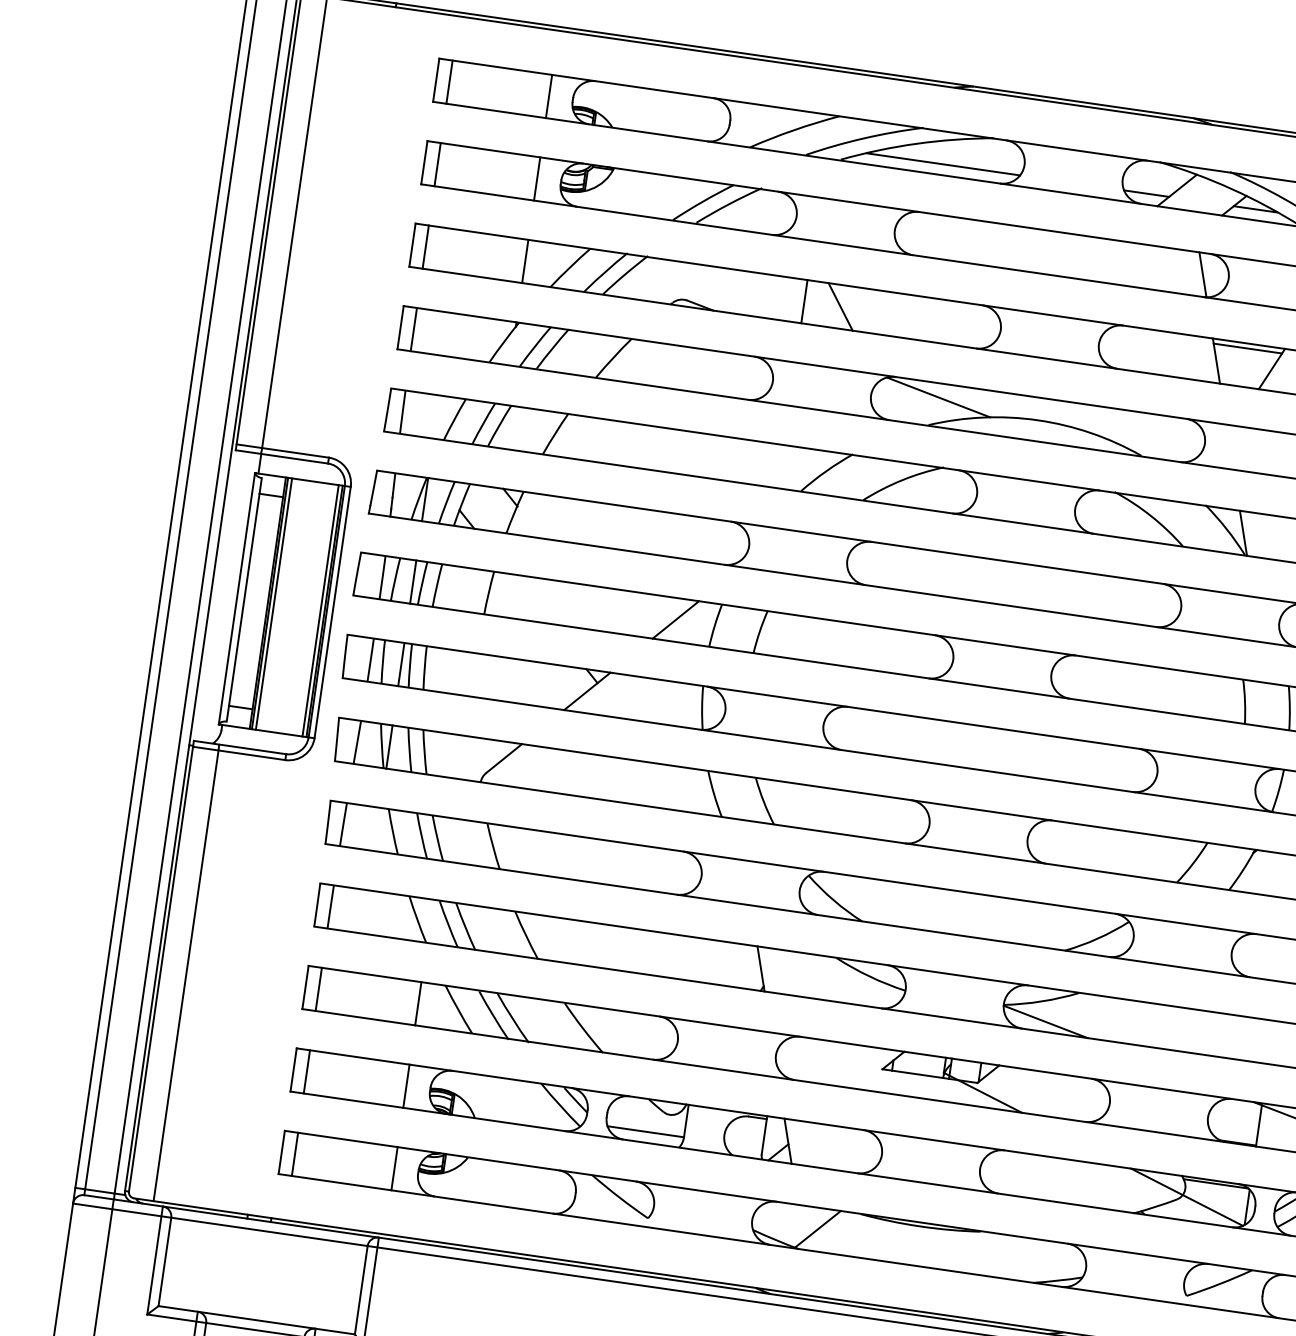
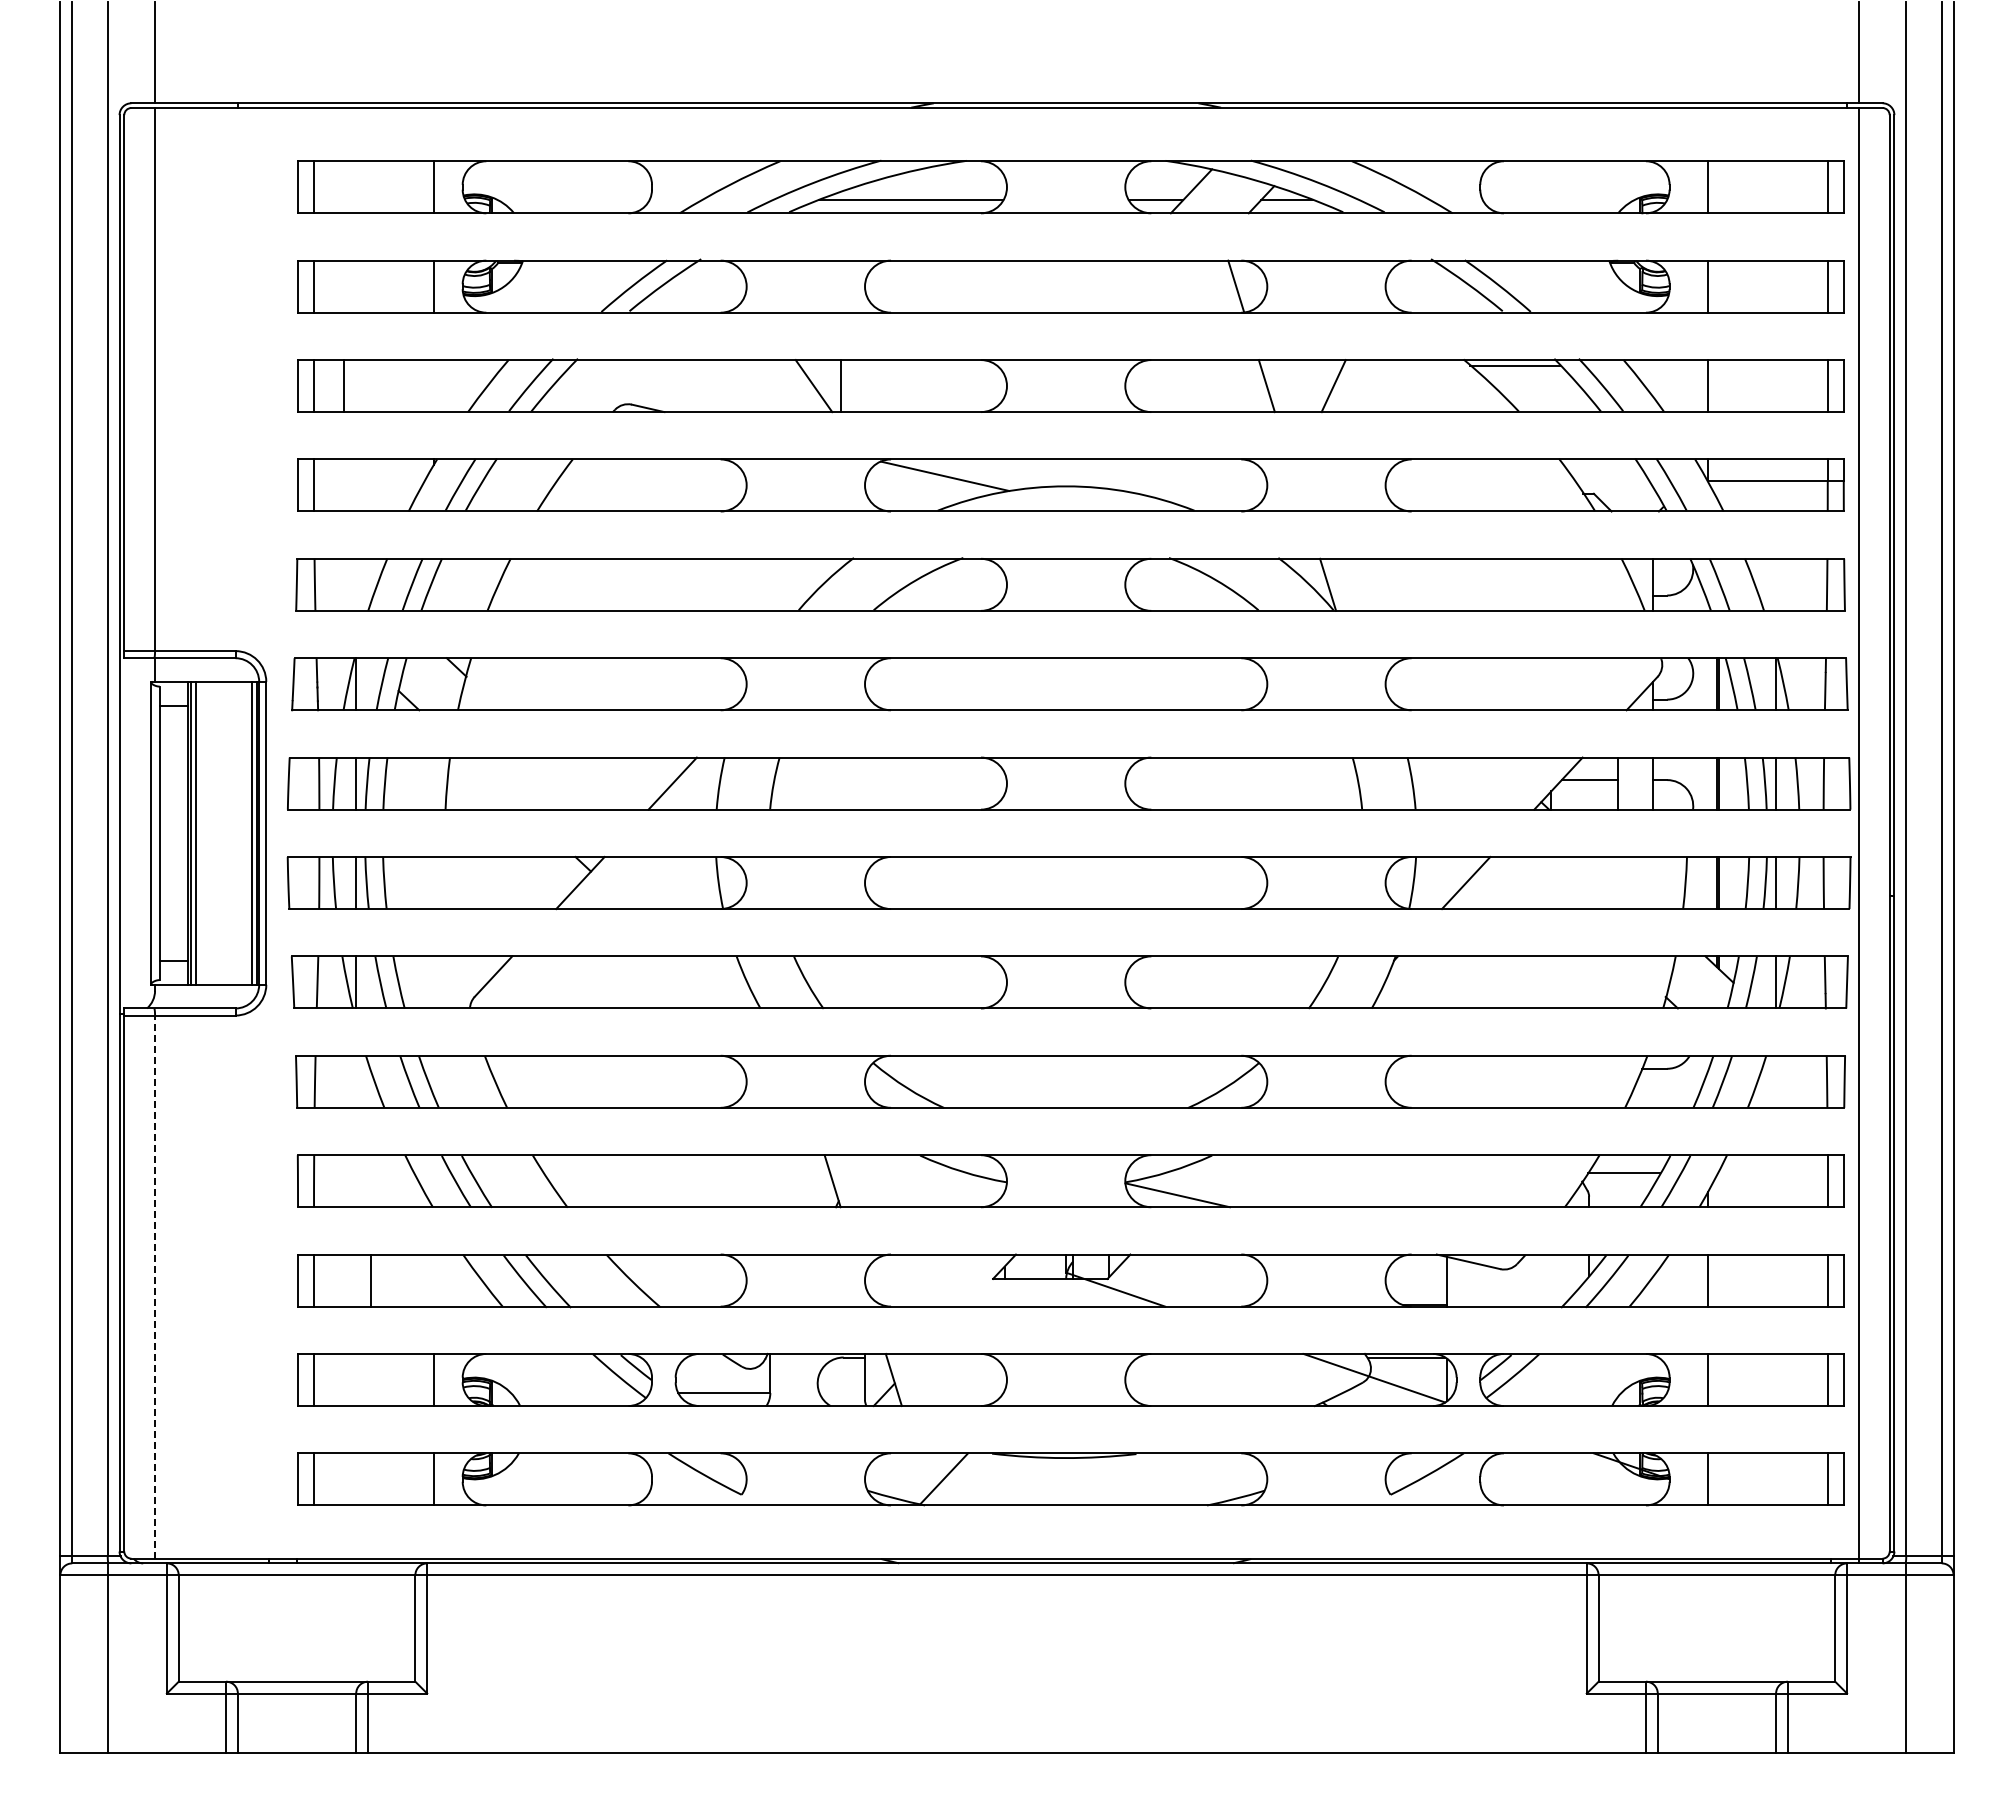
line: (524, 261) -> (343, 386), moved
line: (804, 302) -> (841, 386), moved
line: (1247, 348) -> (1301, 365), removed
line: (186, 976) -> (155, 1287), solid -> dashed
line: (417, 1003) -> (370, 1280), moved

